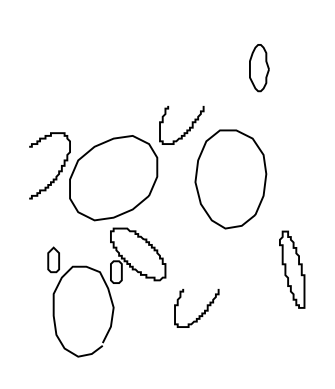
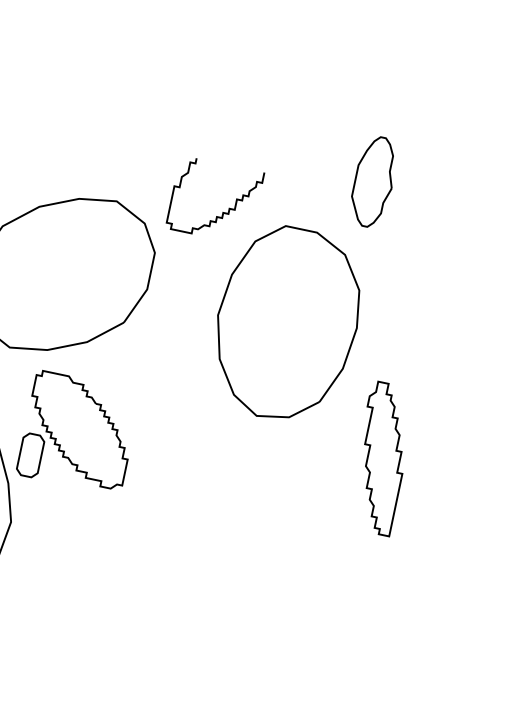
part: (259, 68) -> (373, 182), moved
part: (292, 269) -> (381, 458), moved
part: (201, 312) -> (177, 566), removed

